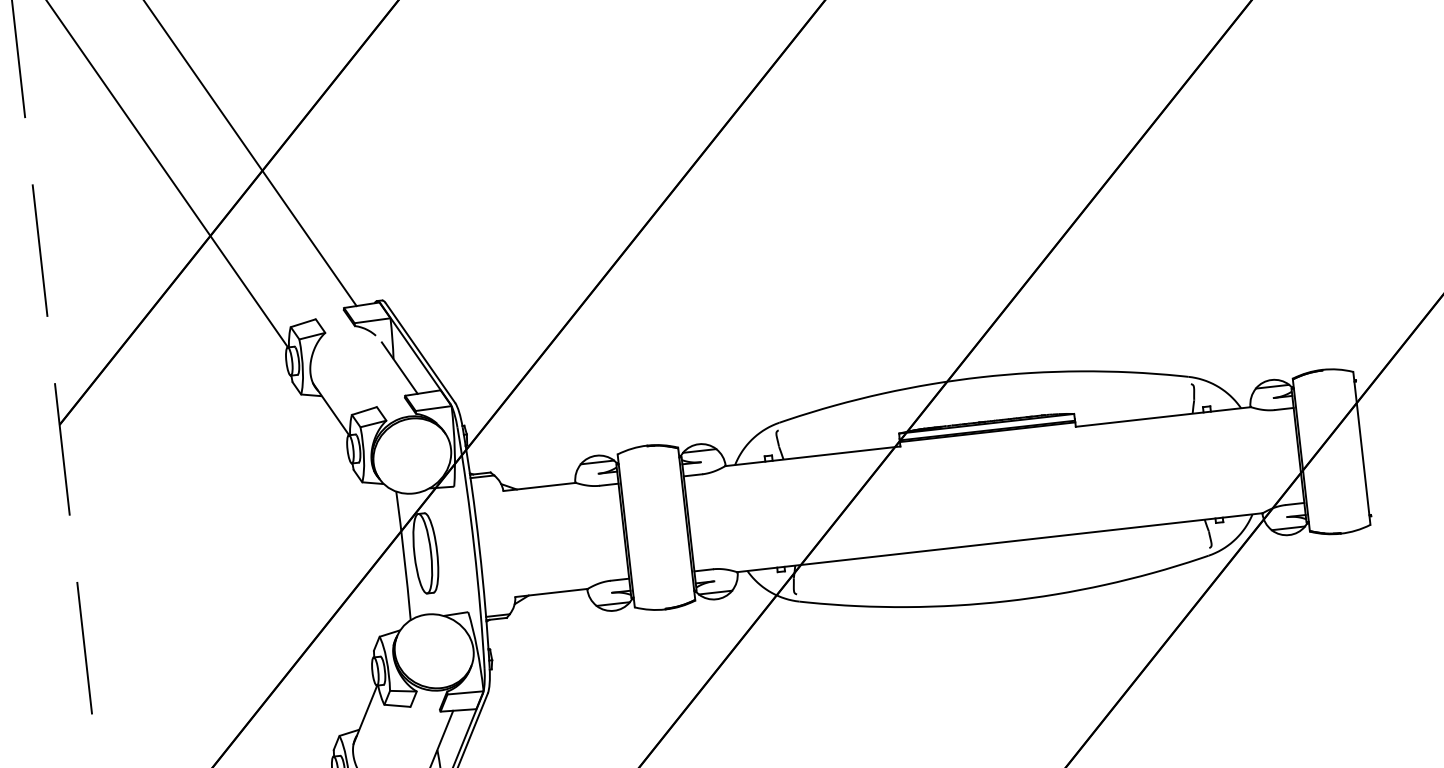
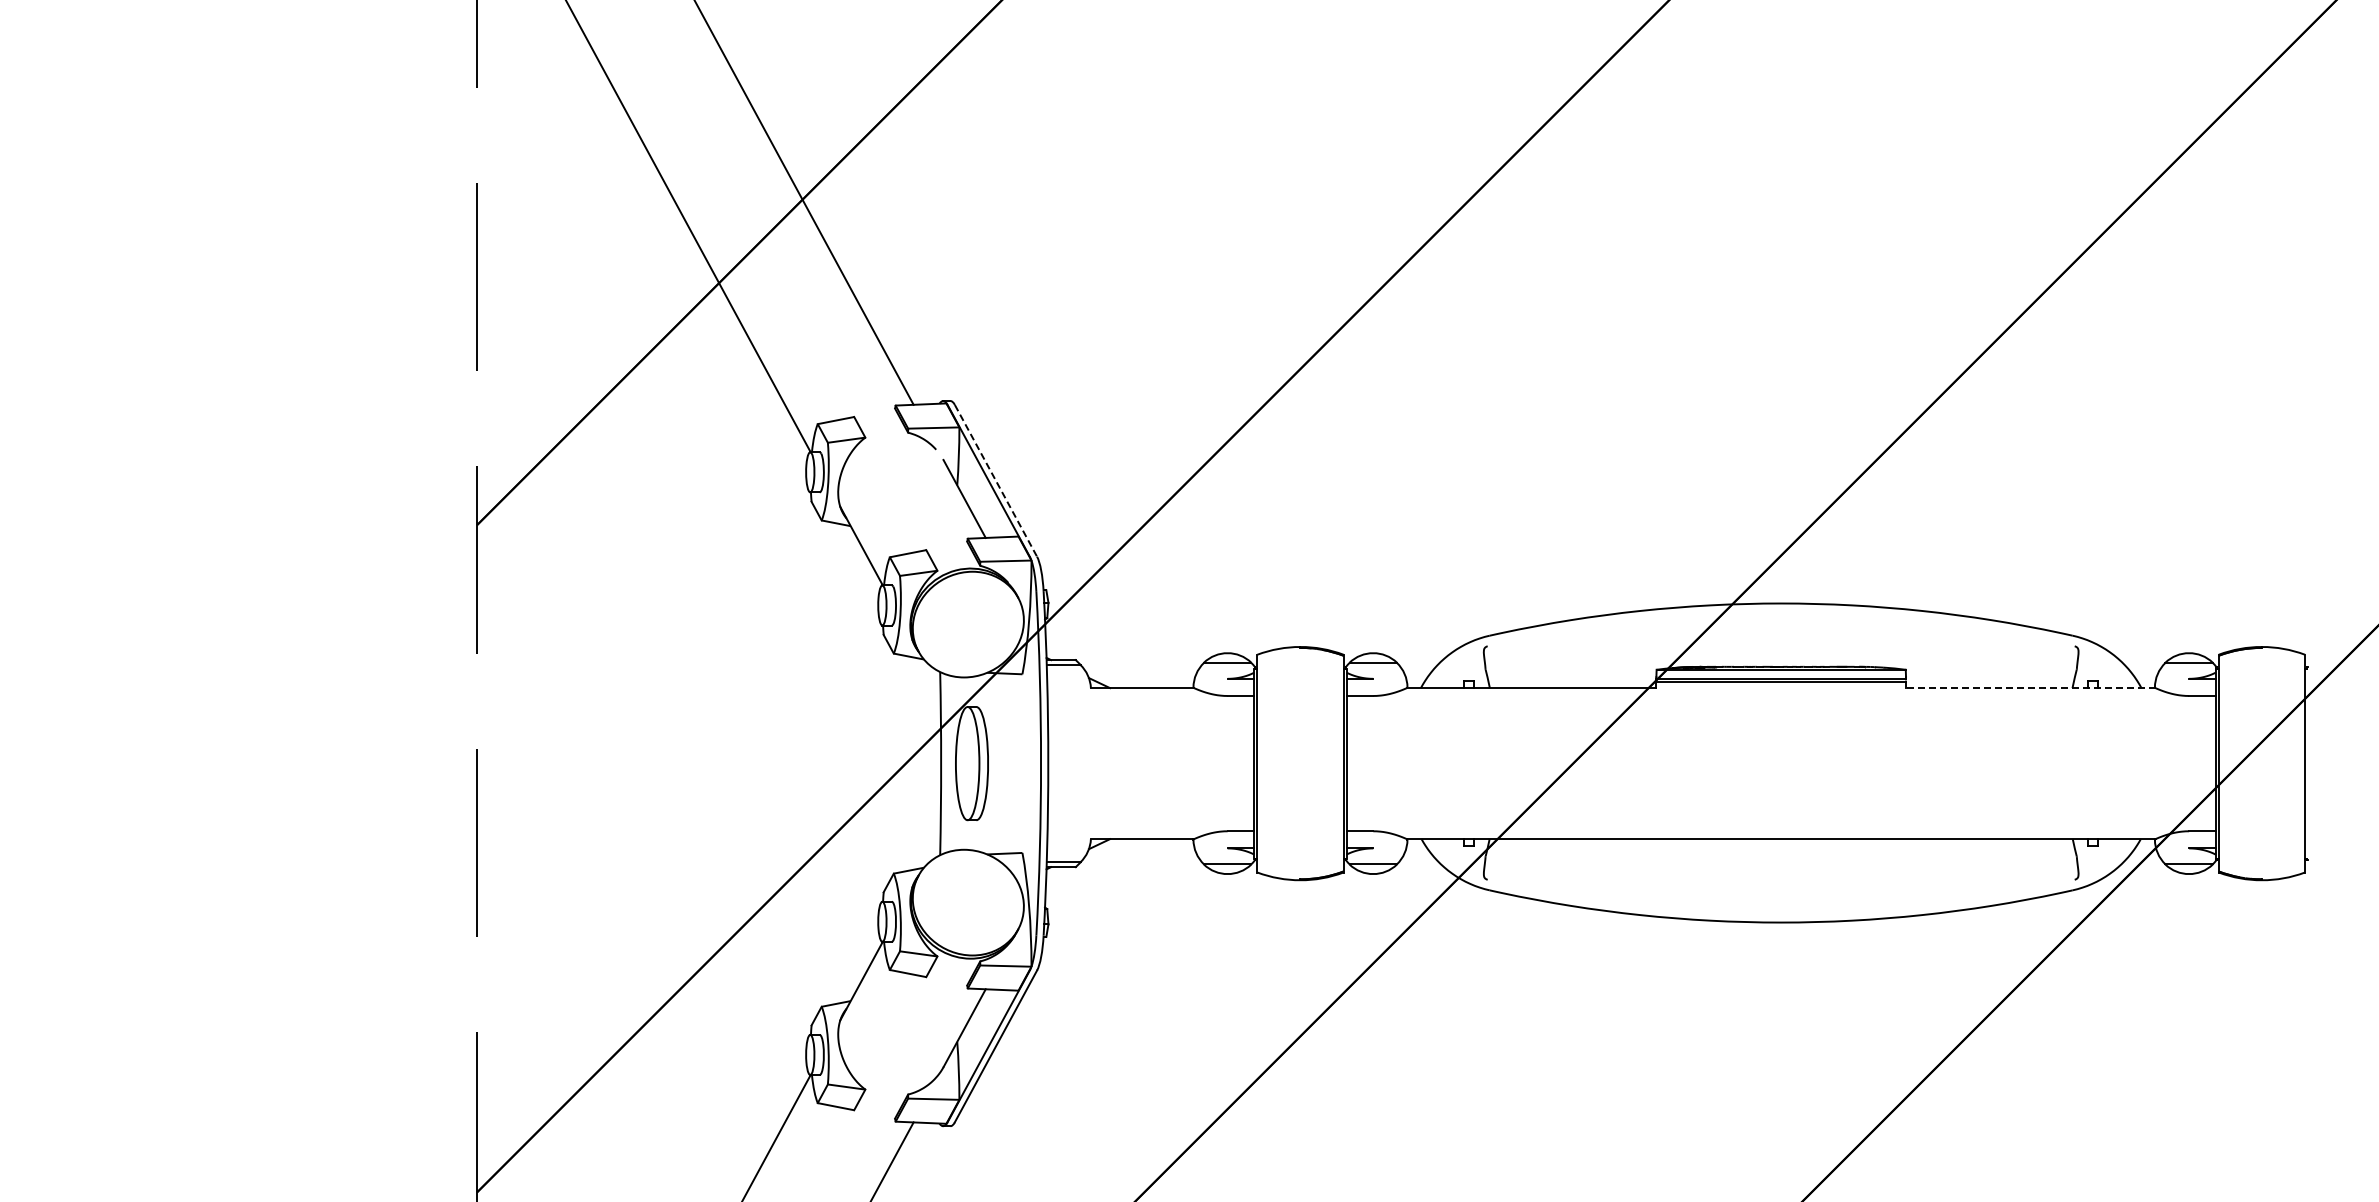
line: (420, 353) -> (996, 481), solid -> dashed
line: (1163, 417) -> (2030, 688), solid -> dashed

